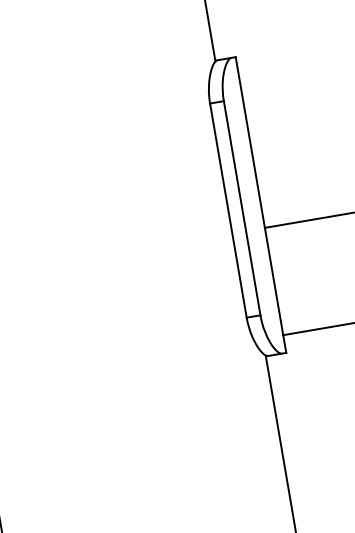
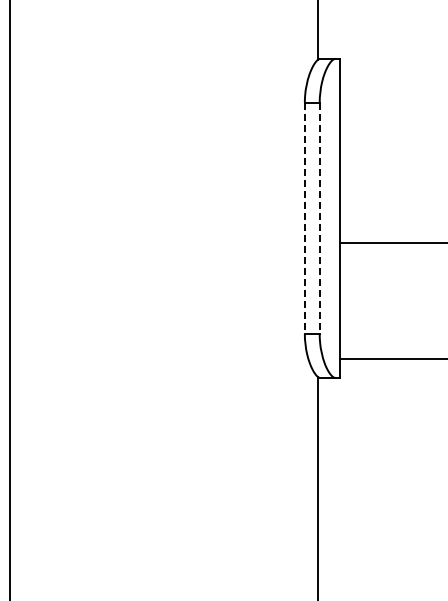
line: (241, 208) -> (319, 218), solid -> dashed
line: (228, 210) -> (304, 218), solid -> dashed

